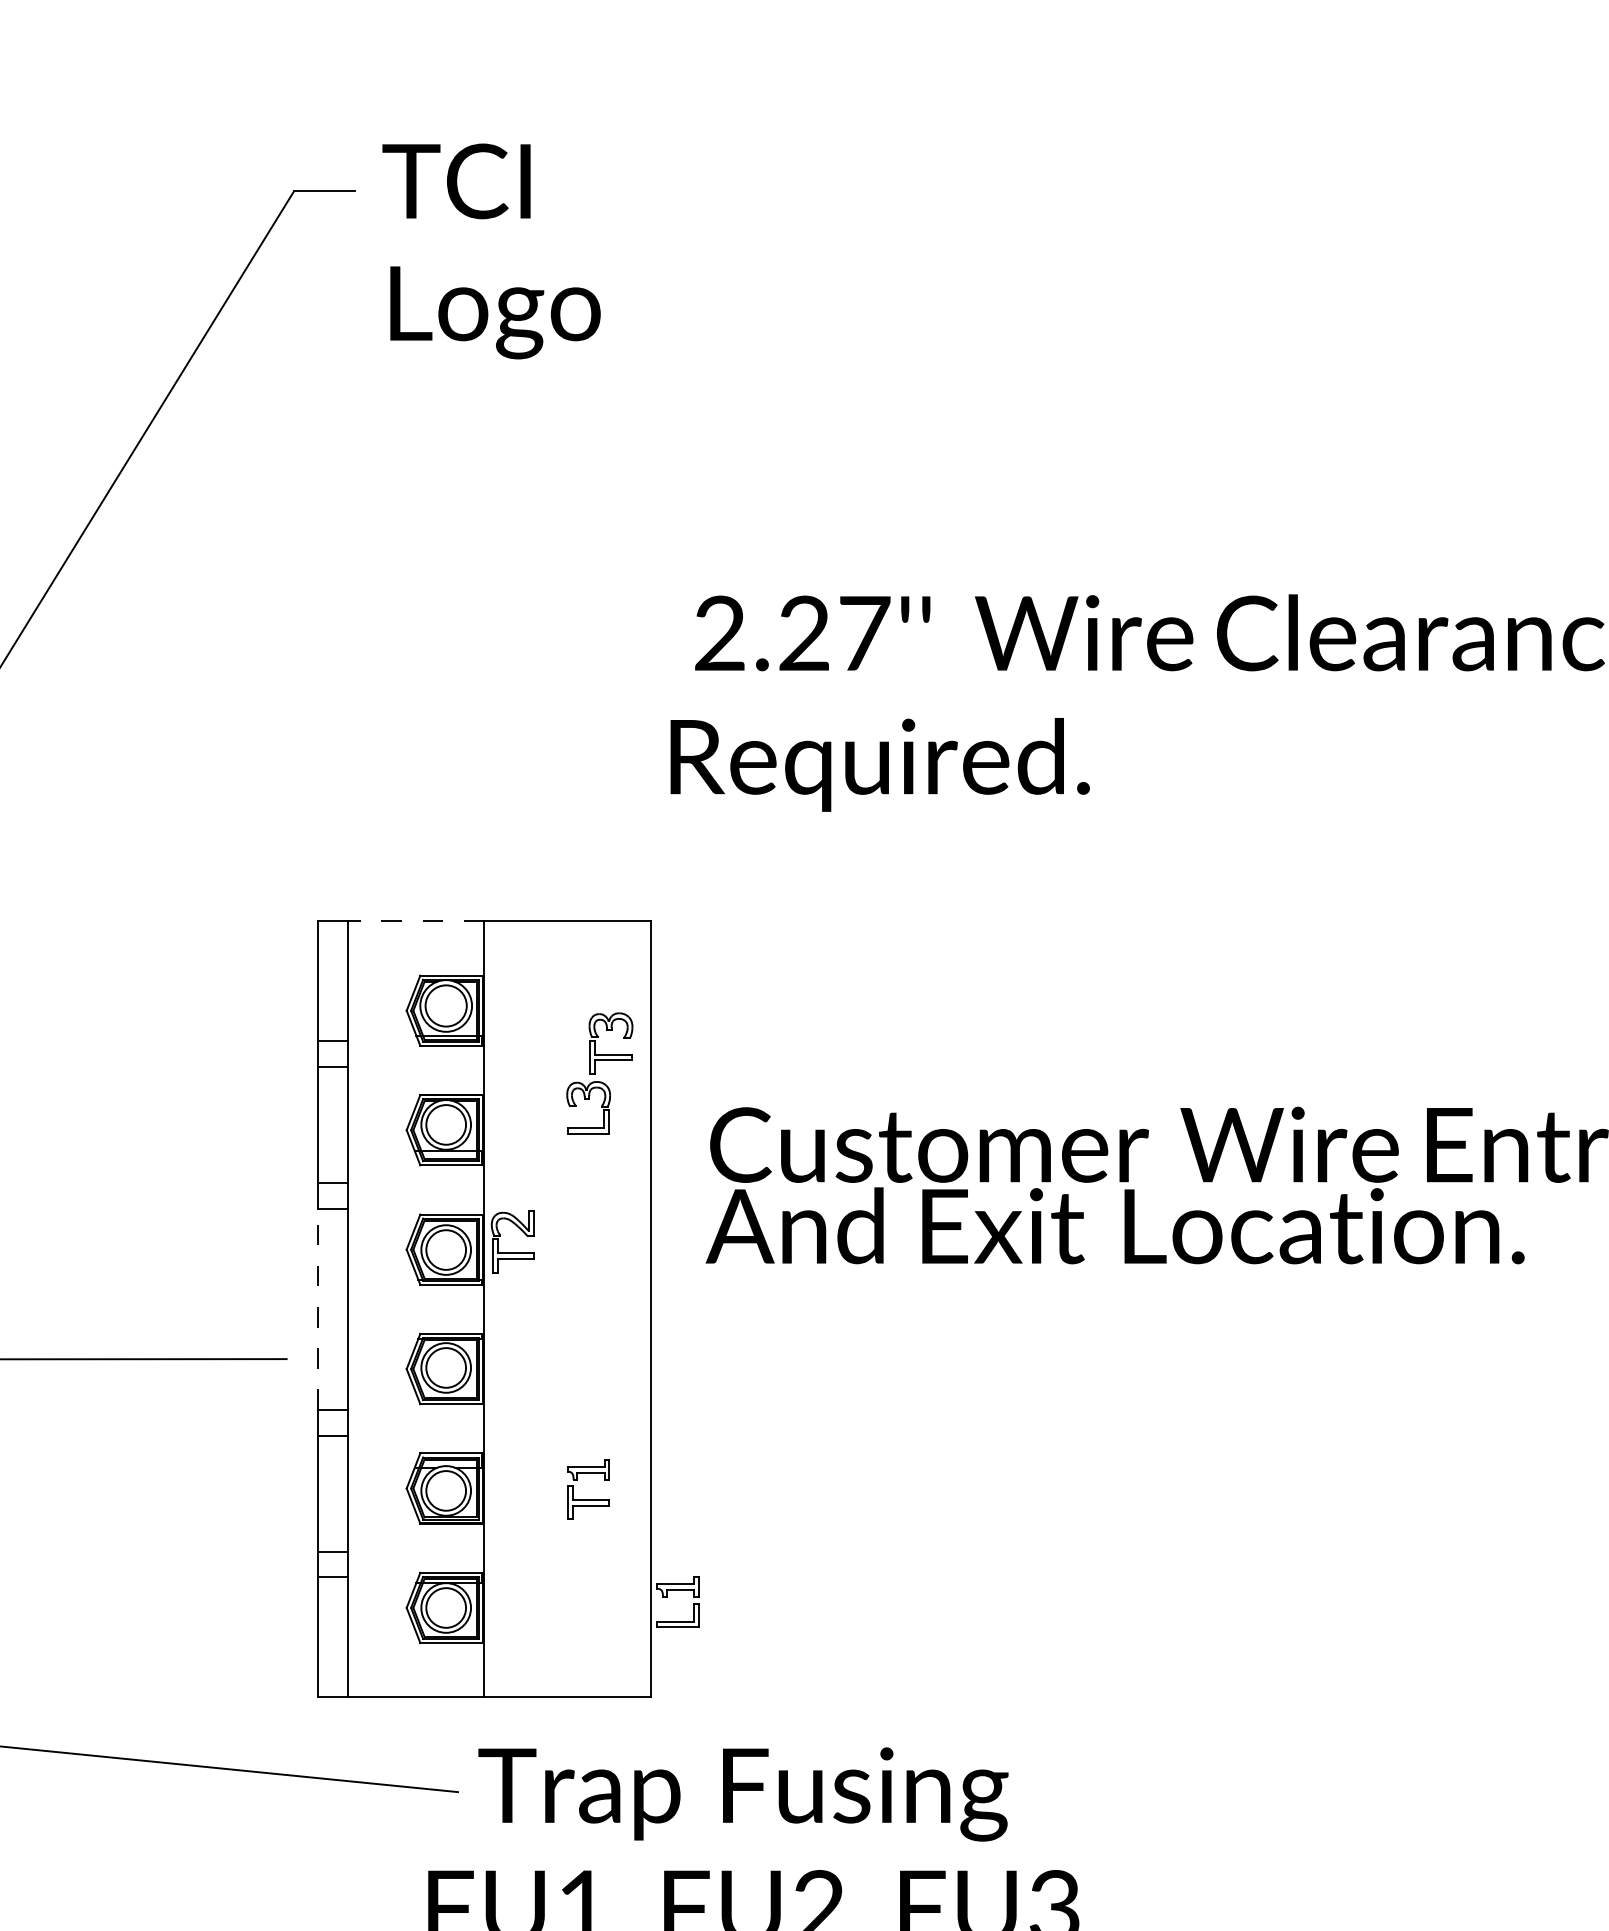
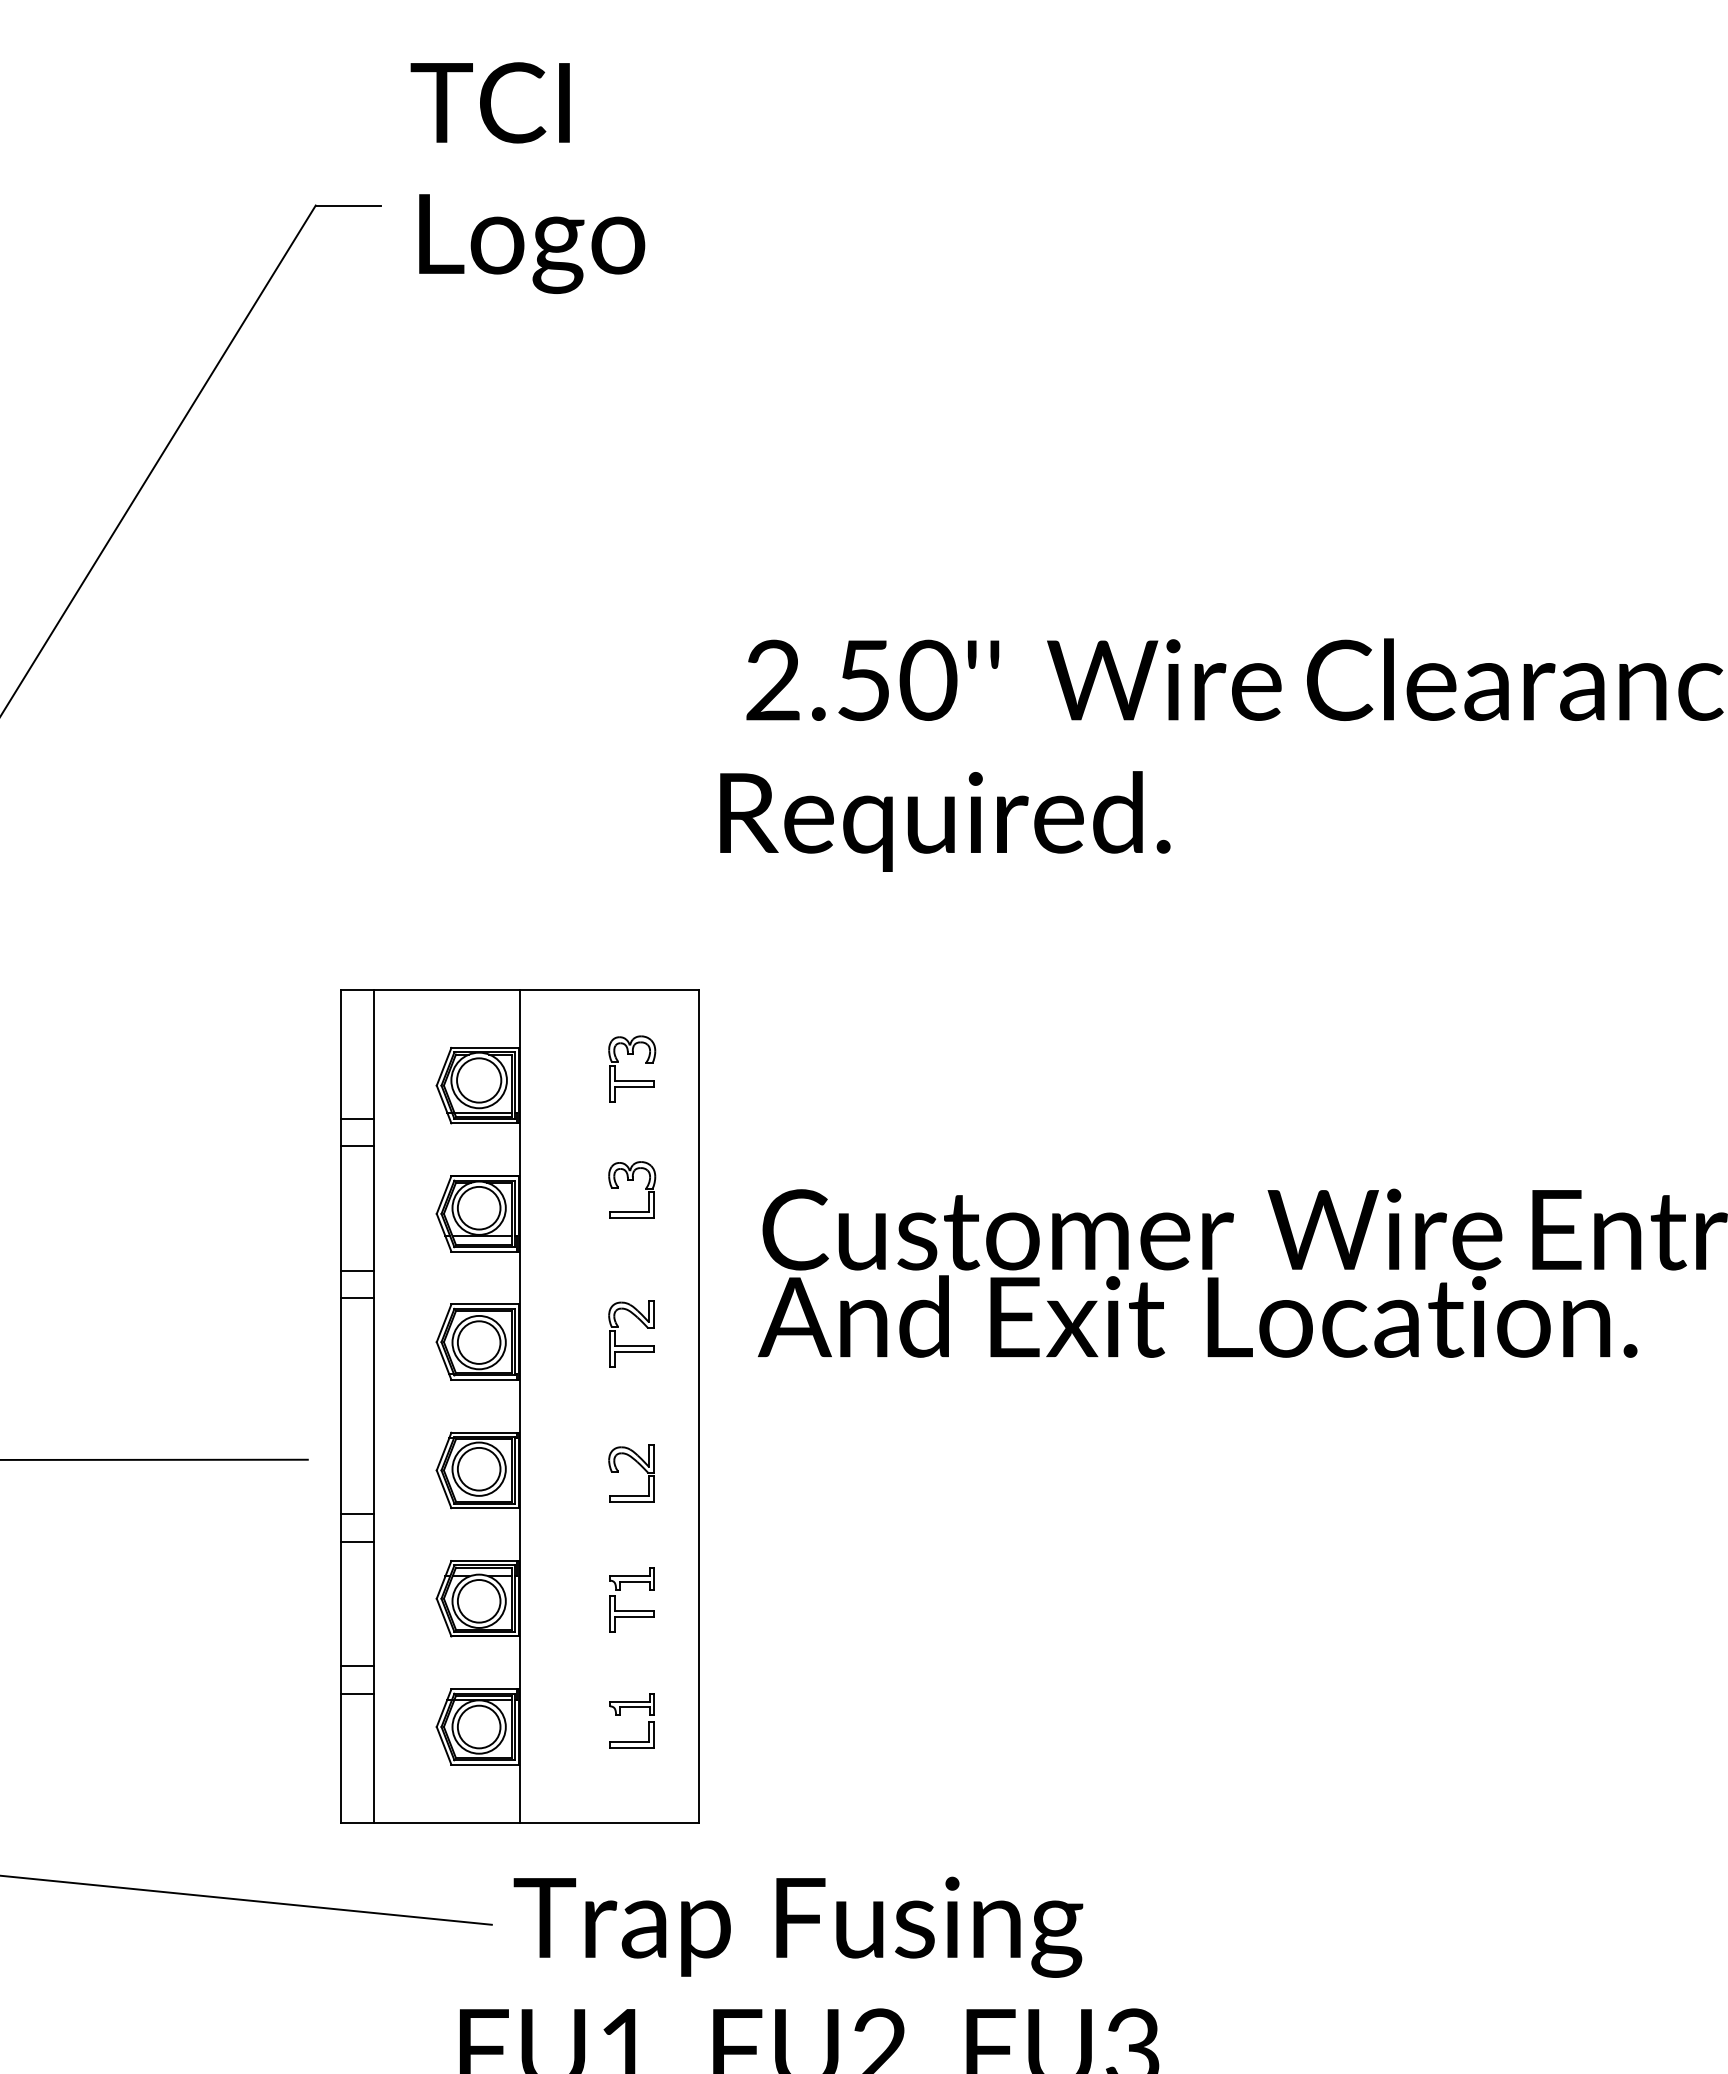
text: (491, 250) -> (527, 177), moved
text: (835, 633) -> (897, 680), 2.27'' -> 2.50''
line: (415, 921) -> (446, 989), dashed -> solid
part: (611, 1054) -> (632, 1080), moved
part: (512, 1252) -> (631, 1345), moved
line: (318, 1309) -> (341, 1406), dashed -> solid
part: (595, 1364) -> (639, 1465), added
part: (667, 1597) -> (620, 1715), moved

